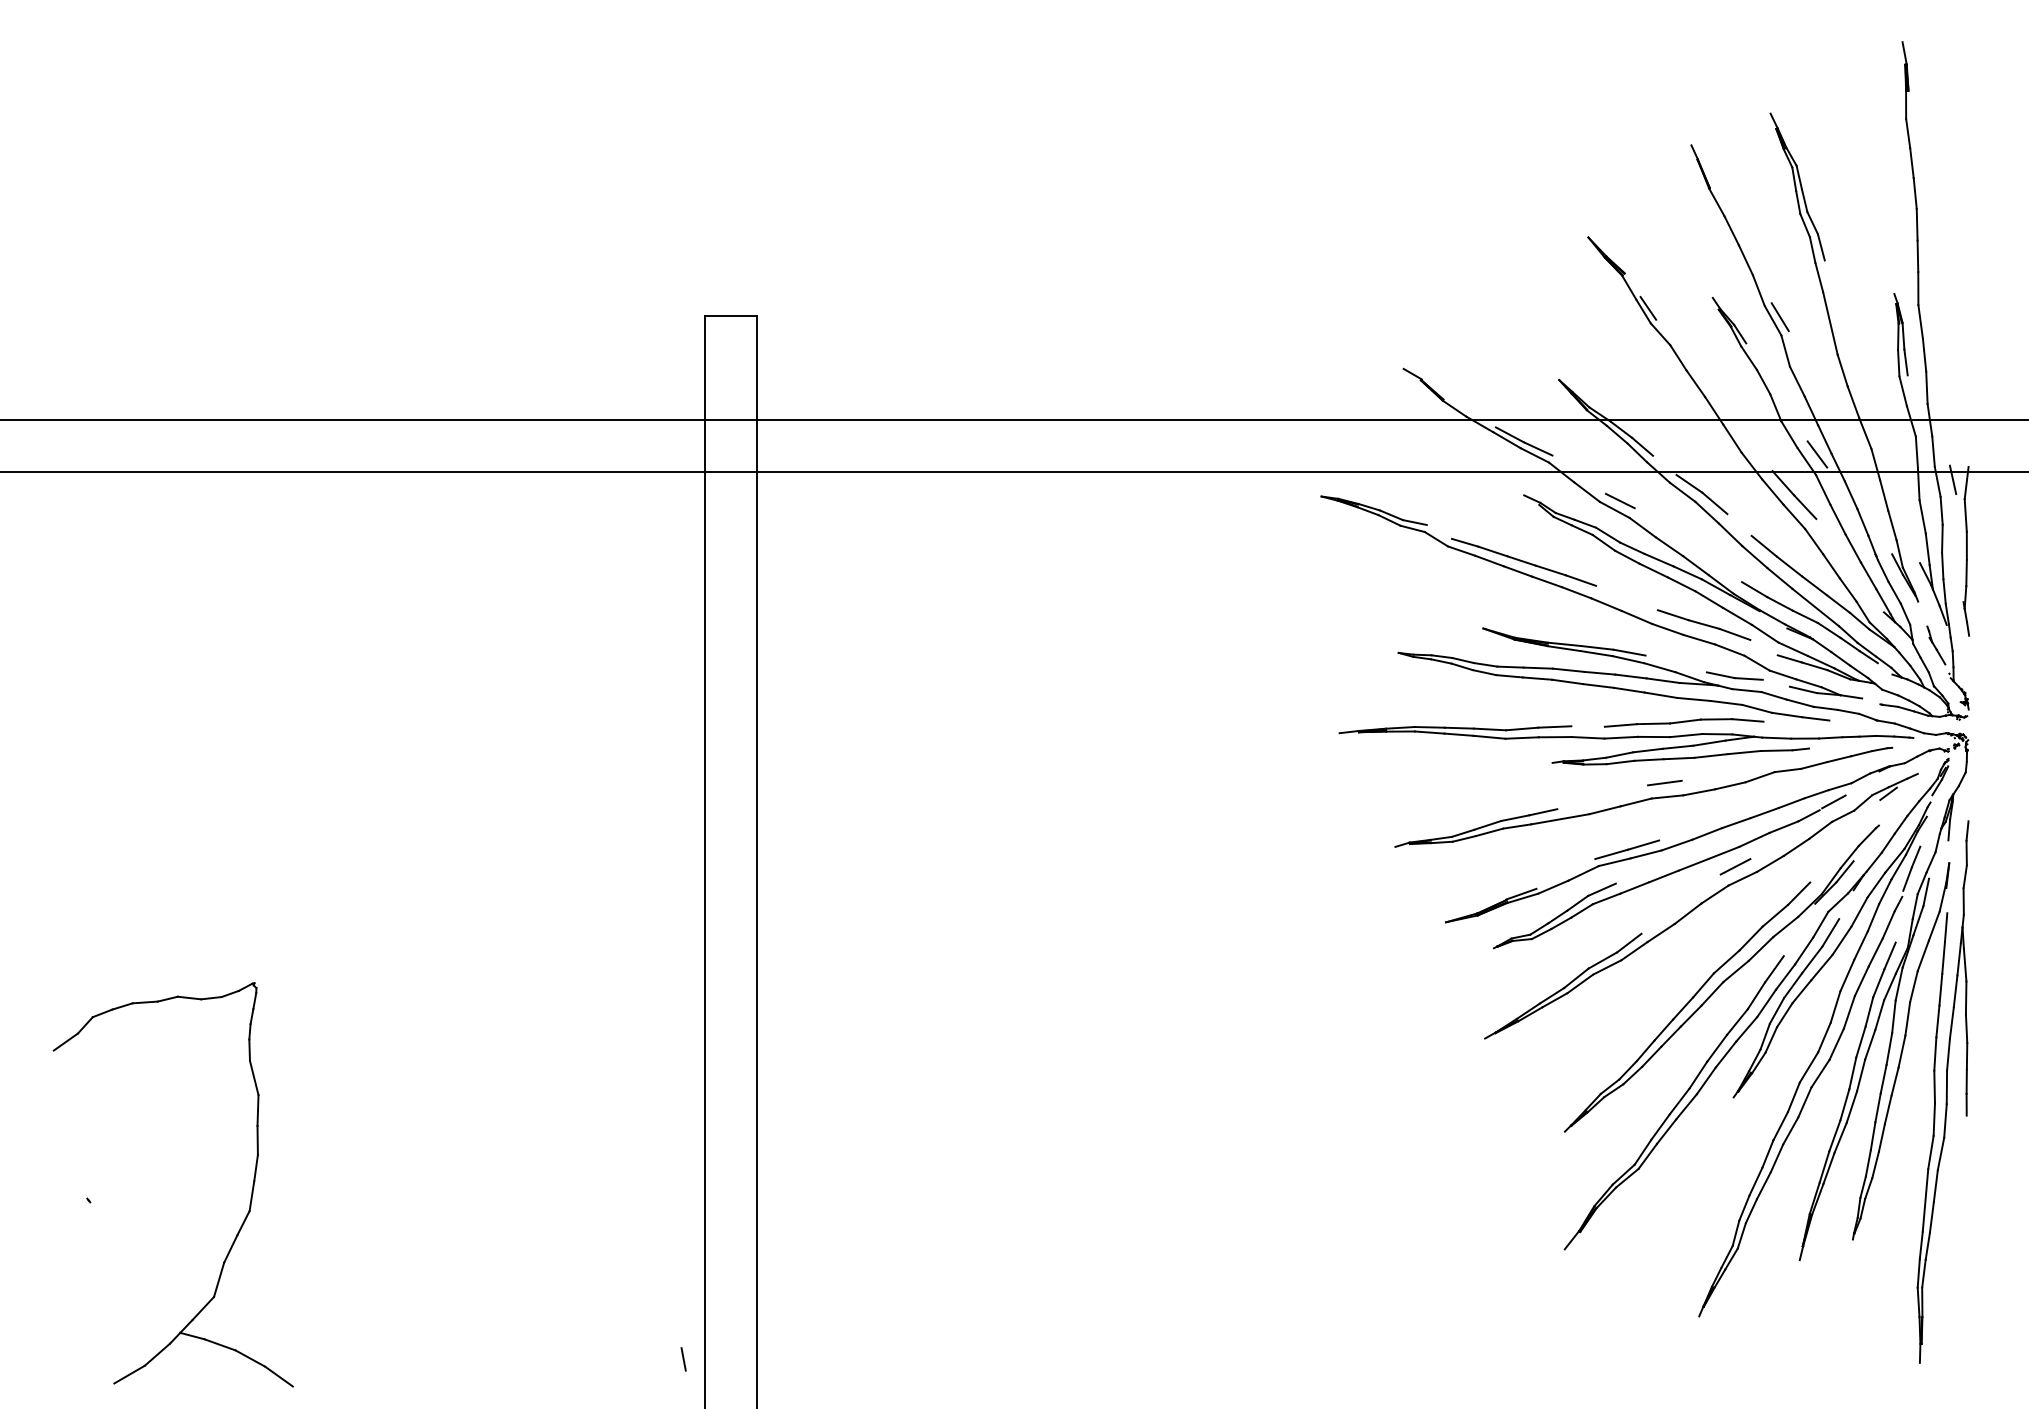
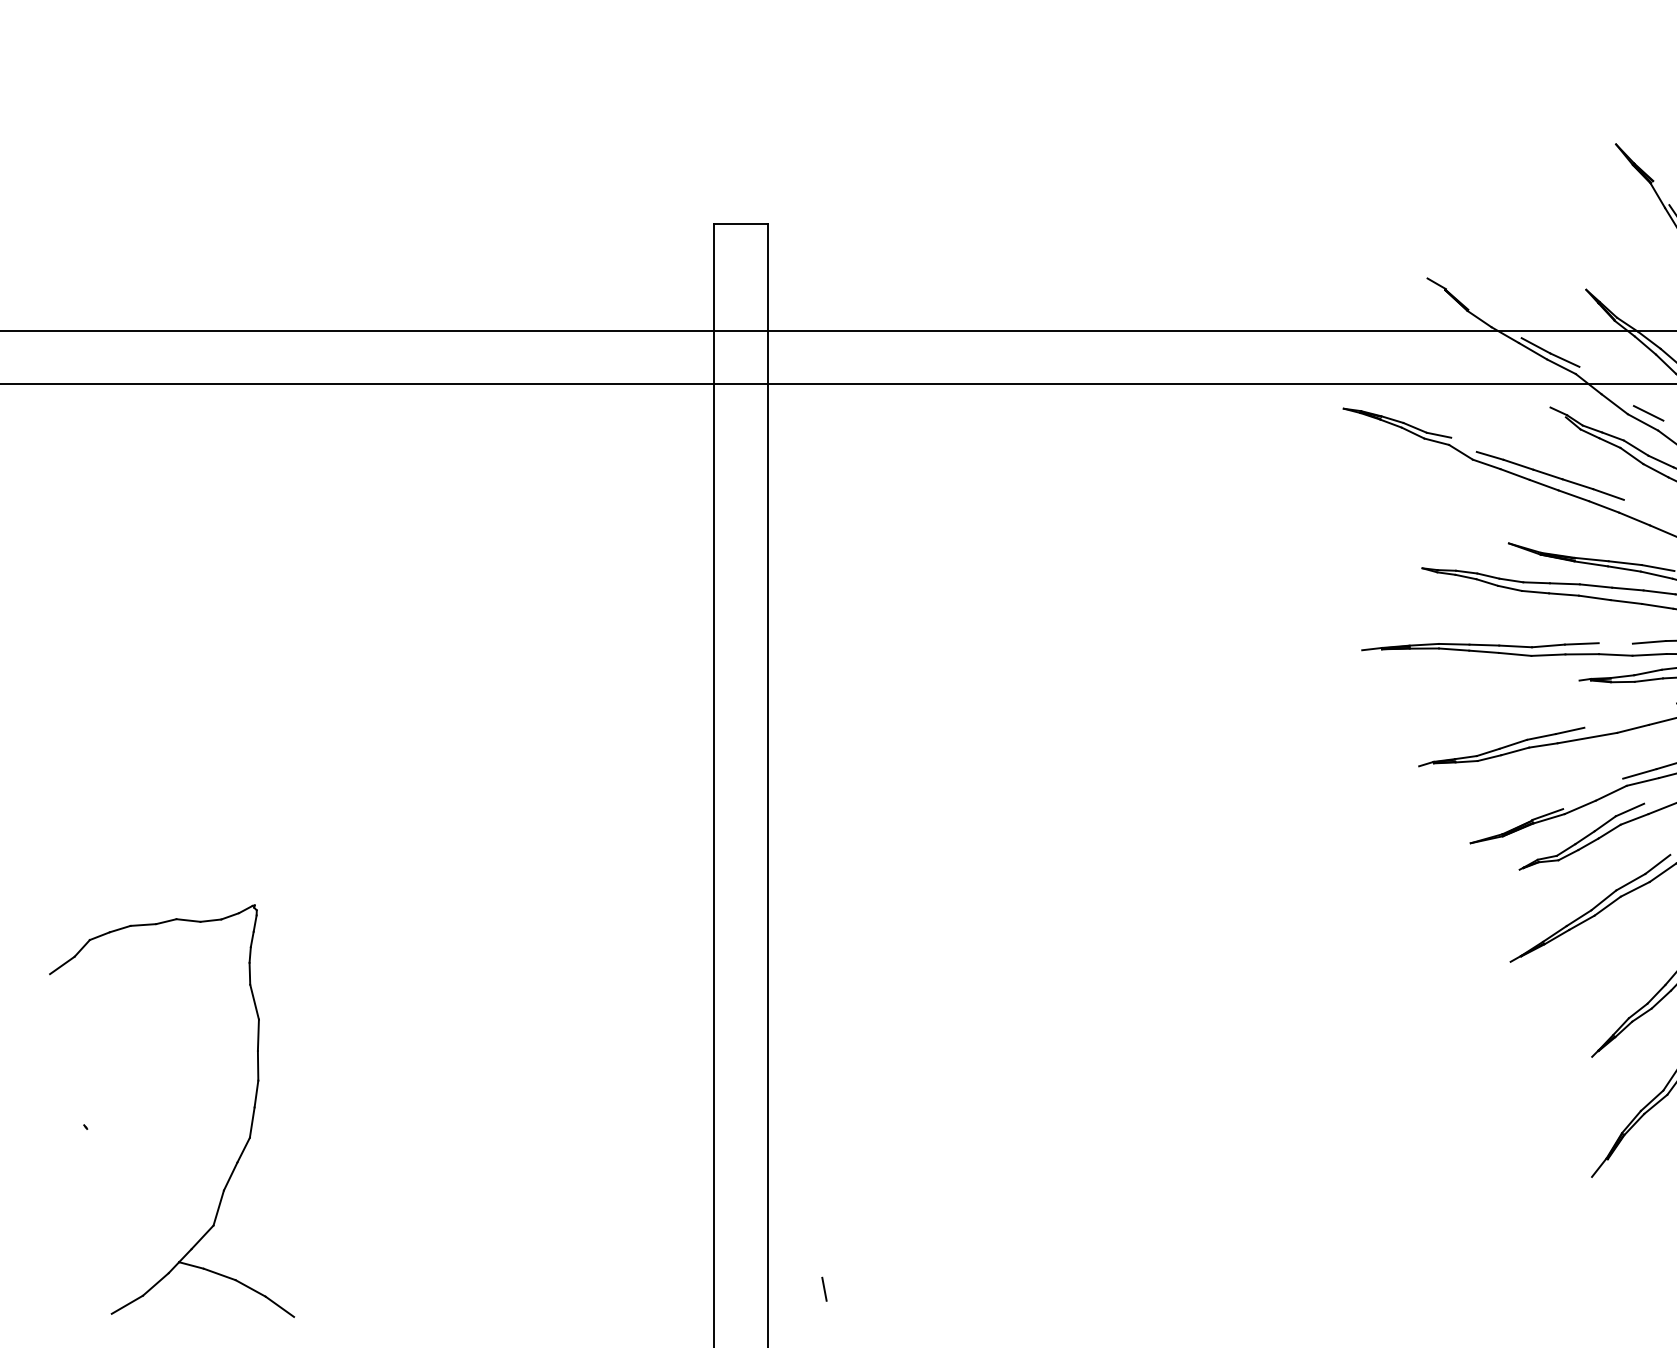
line: (683, 1359) -> (824, 1289), moved

